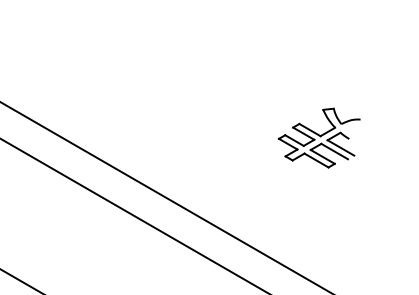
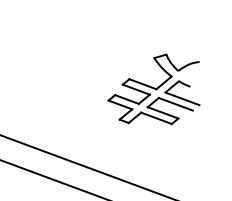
part: (318, 137) -> (154, 91), size x1.6

